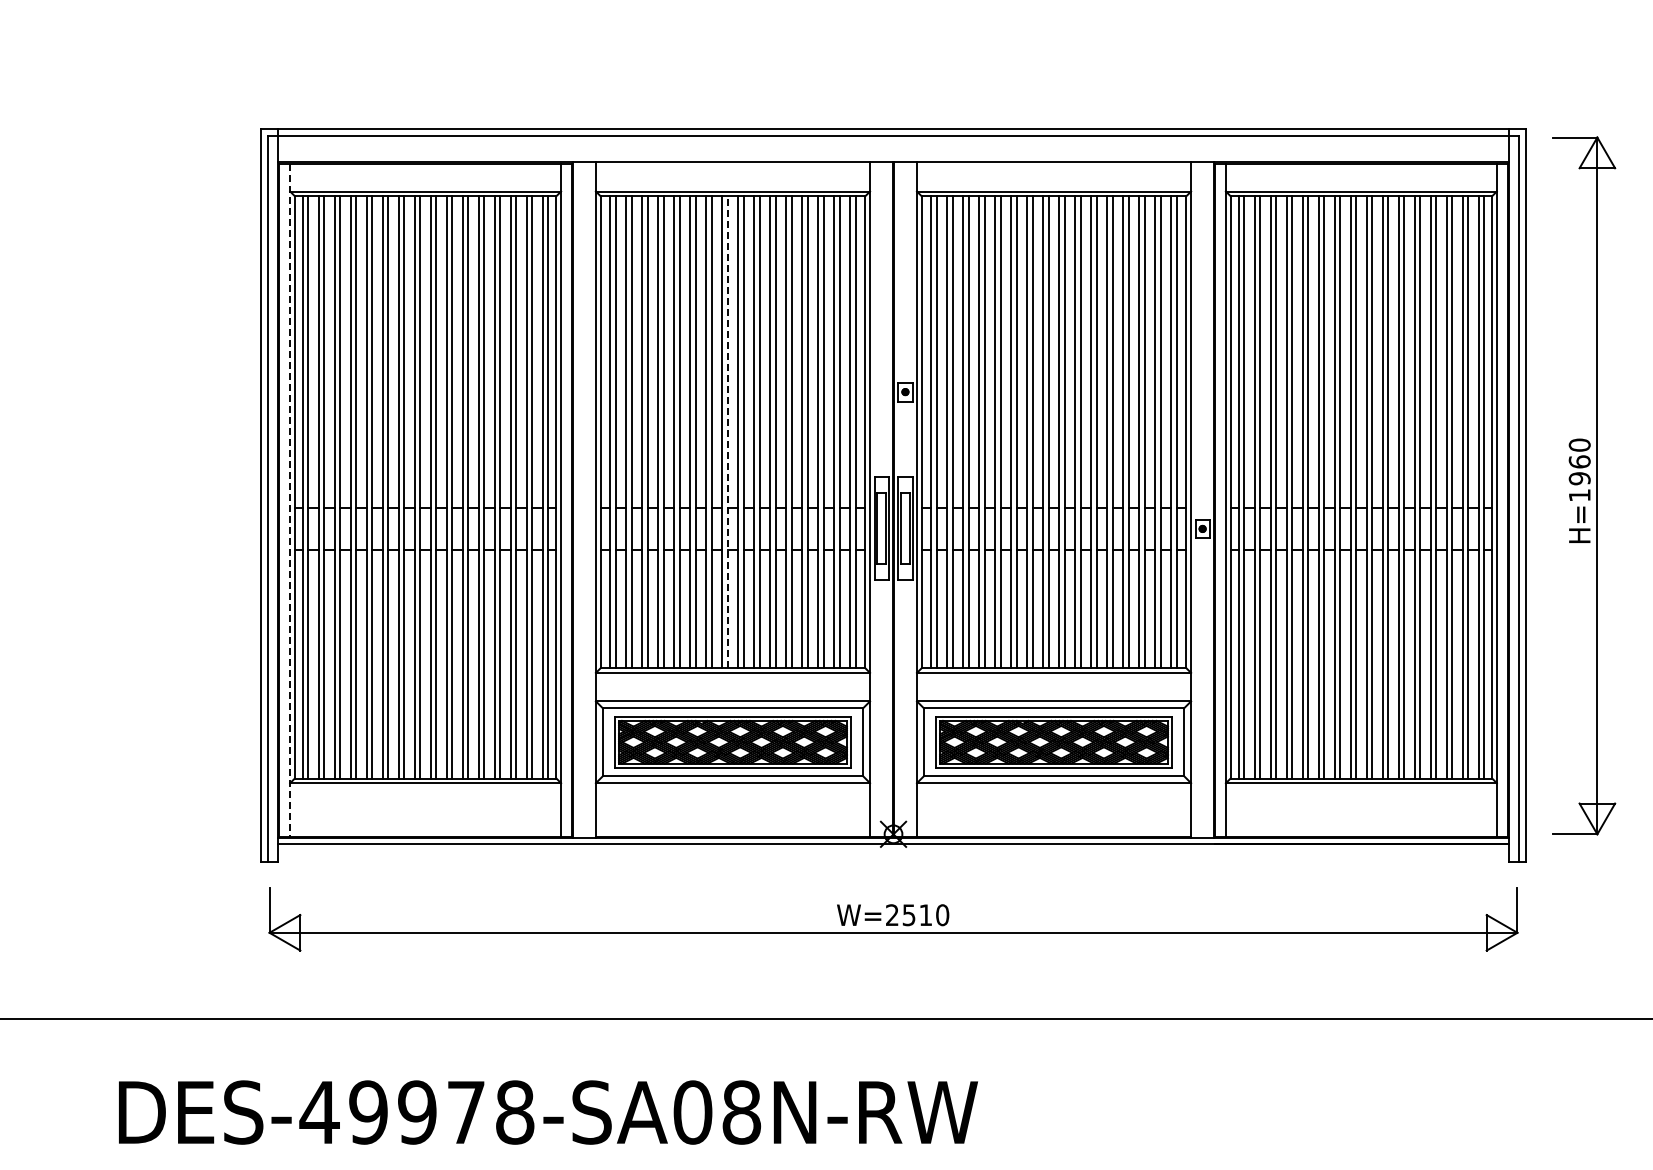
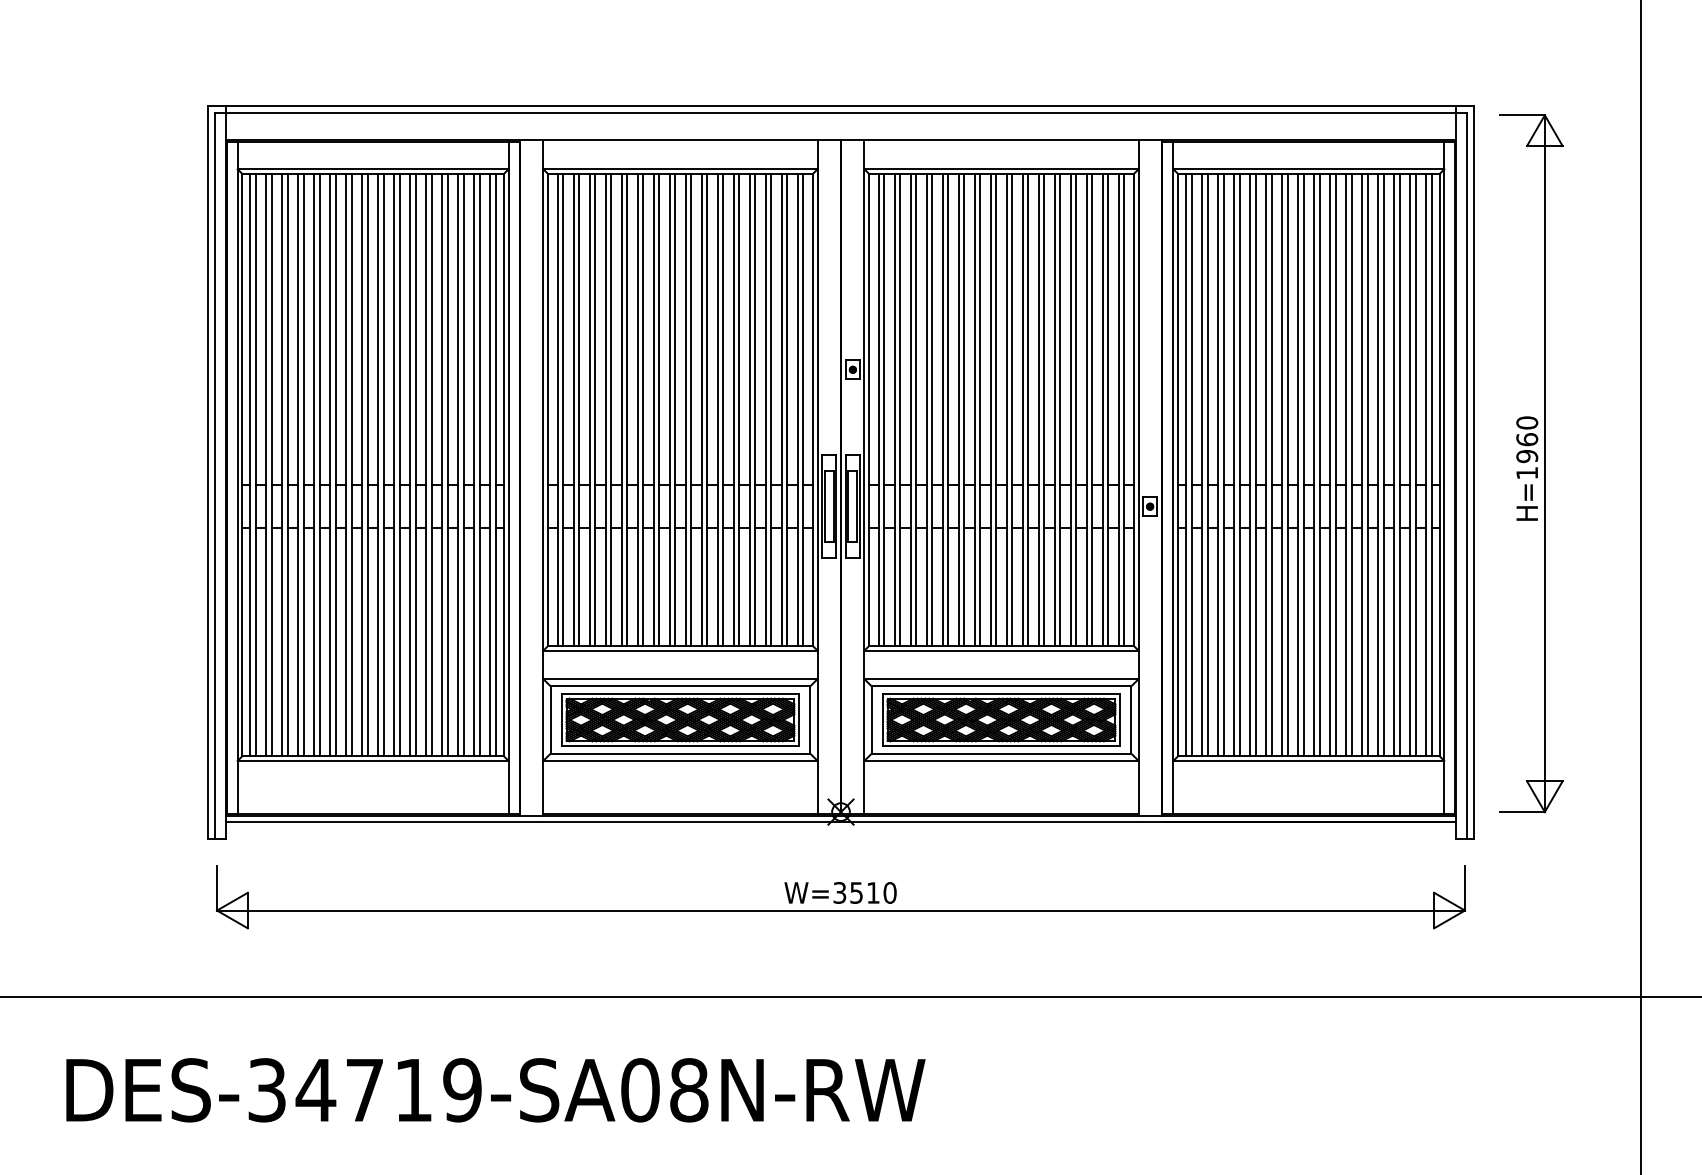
line: (728, 431) -> (675, 409), dashed -> solid
line: (290, 500) -> (237, 478), dashed -> solid
text: (892, 914) -> (839, 892), W=2510 -> W=3510
text: (416, 1112) -> (363, 1090), DES-49978-SA08N-RW -> DES-34719-SA08N-RW

